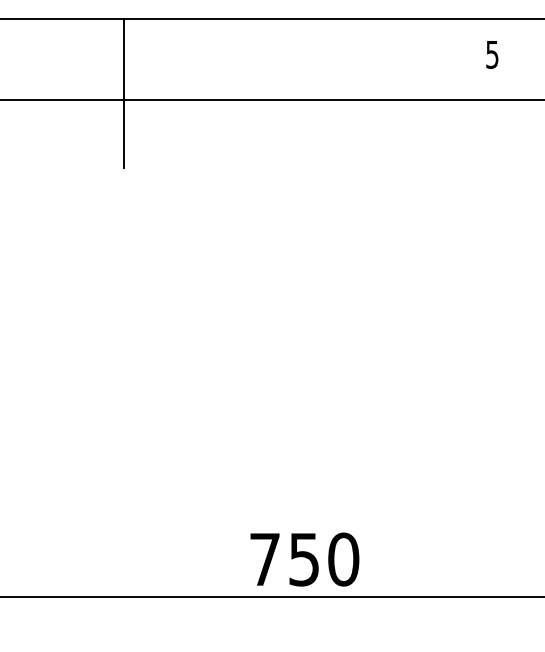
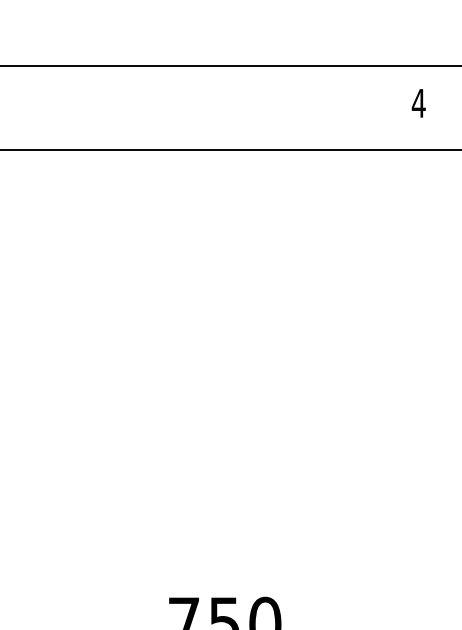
text: (492, 54) -> (418, 103), 5 -> 4
line: (124, 93) -> (38, 143), removed

